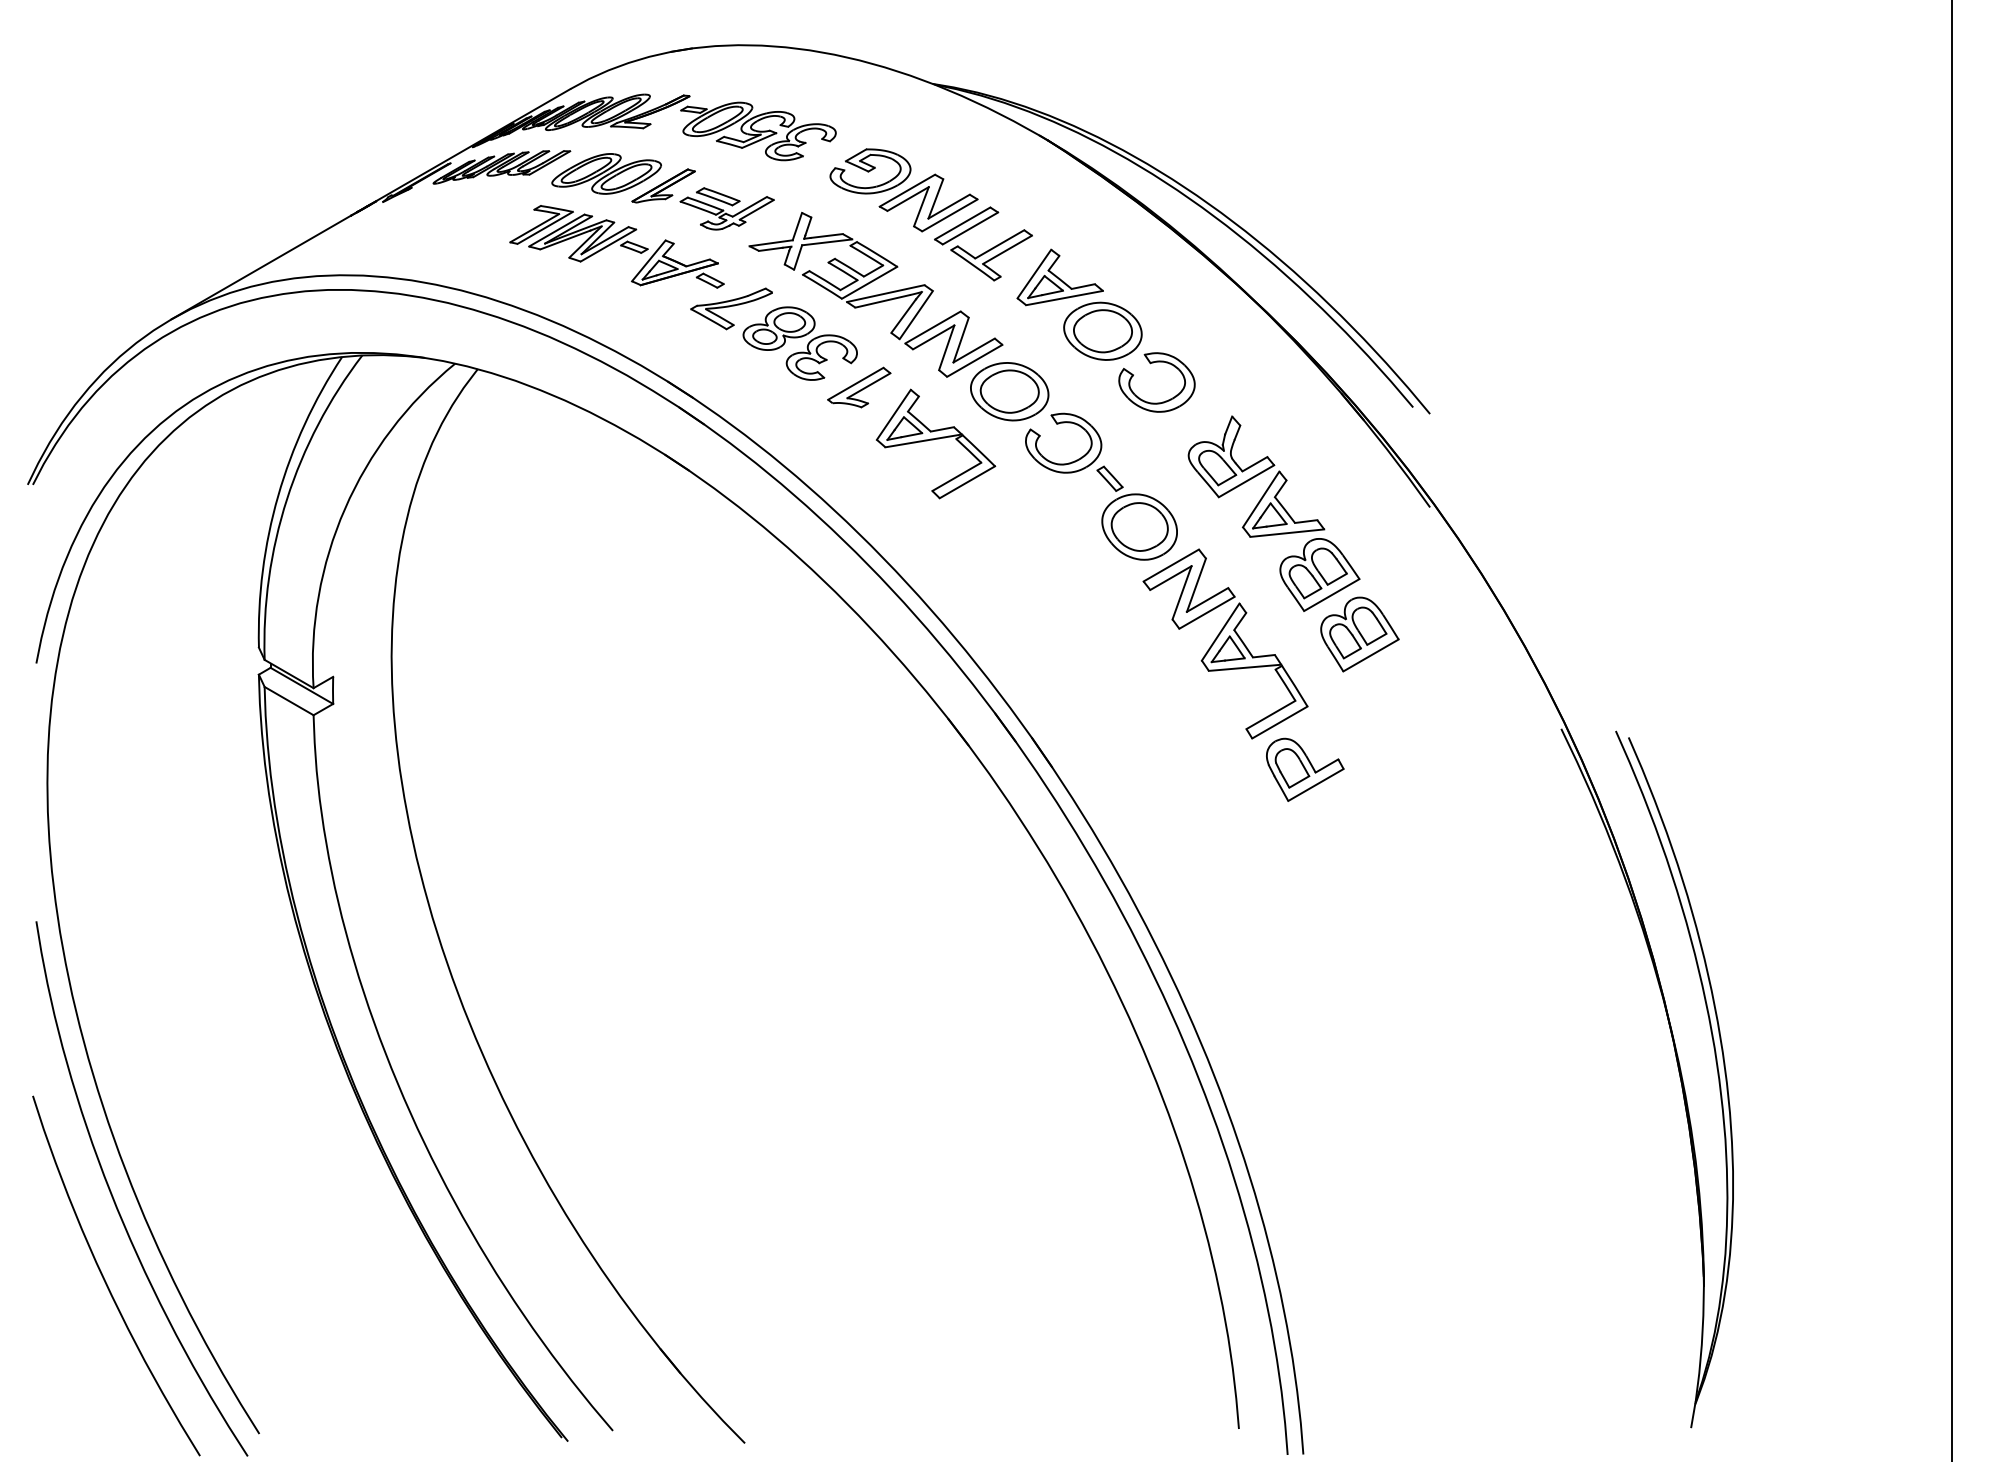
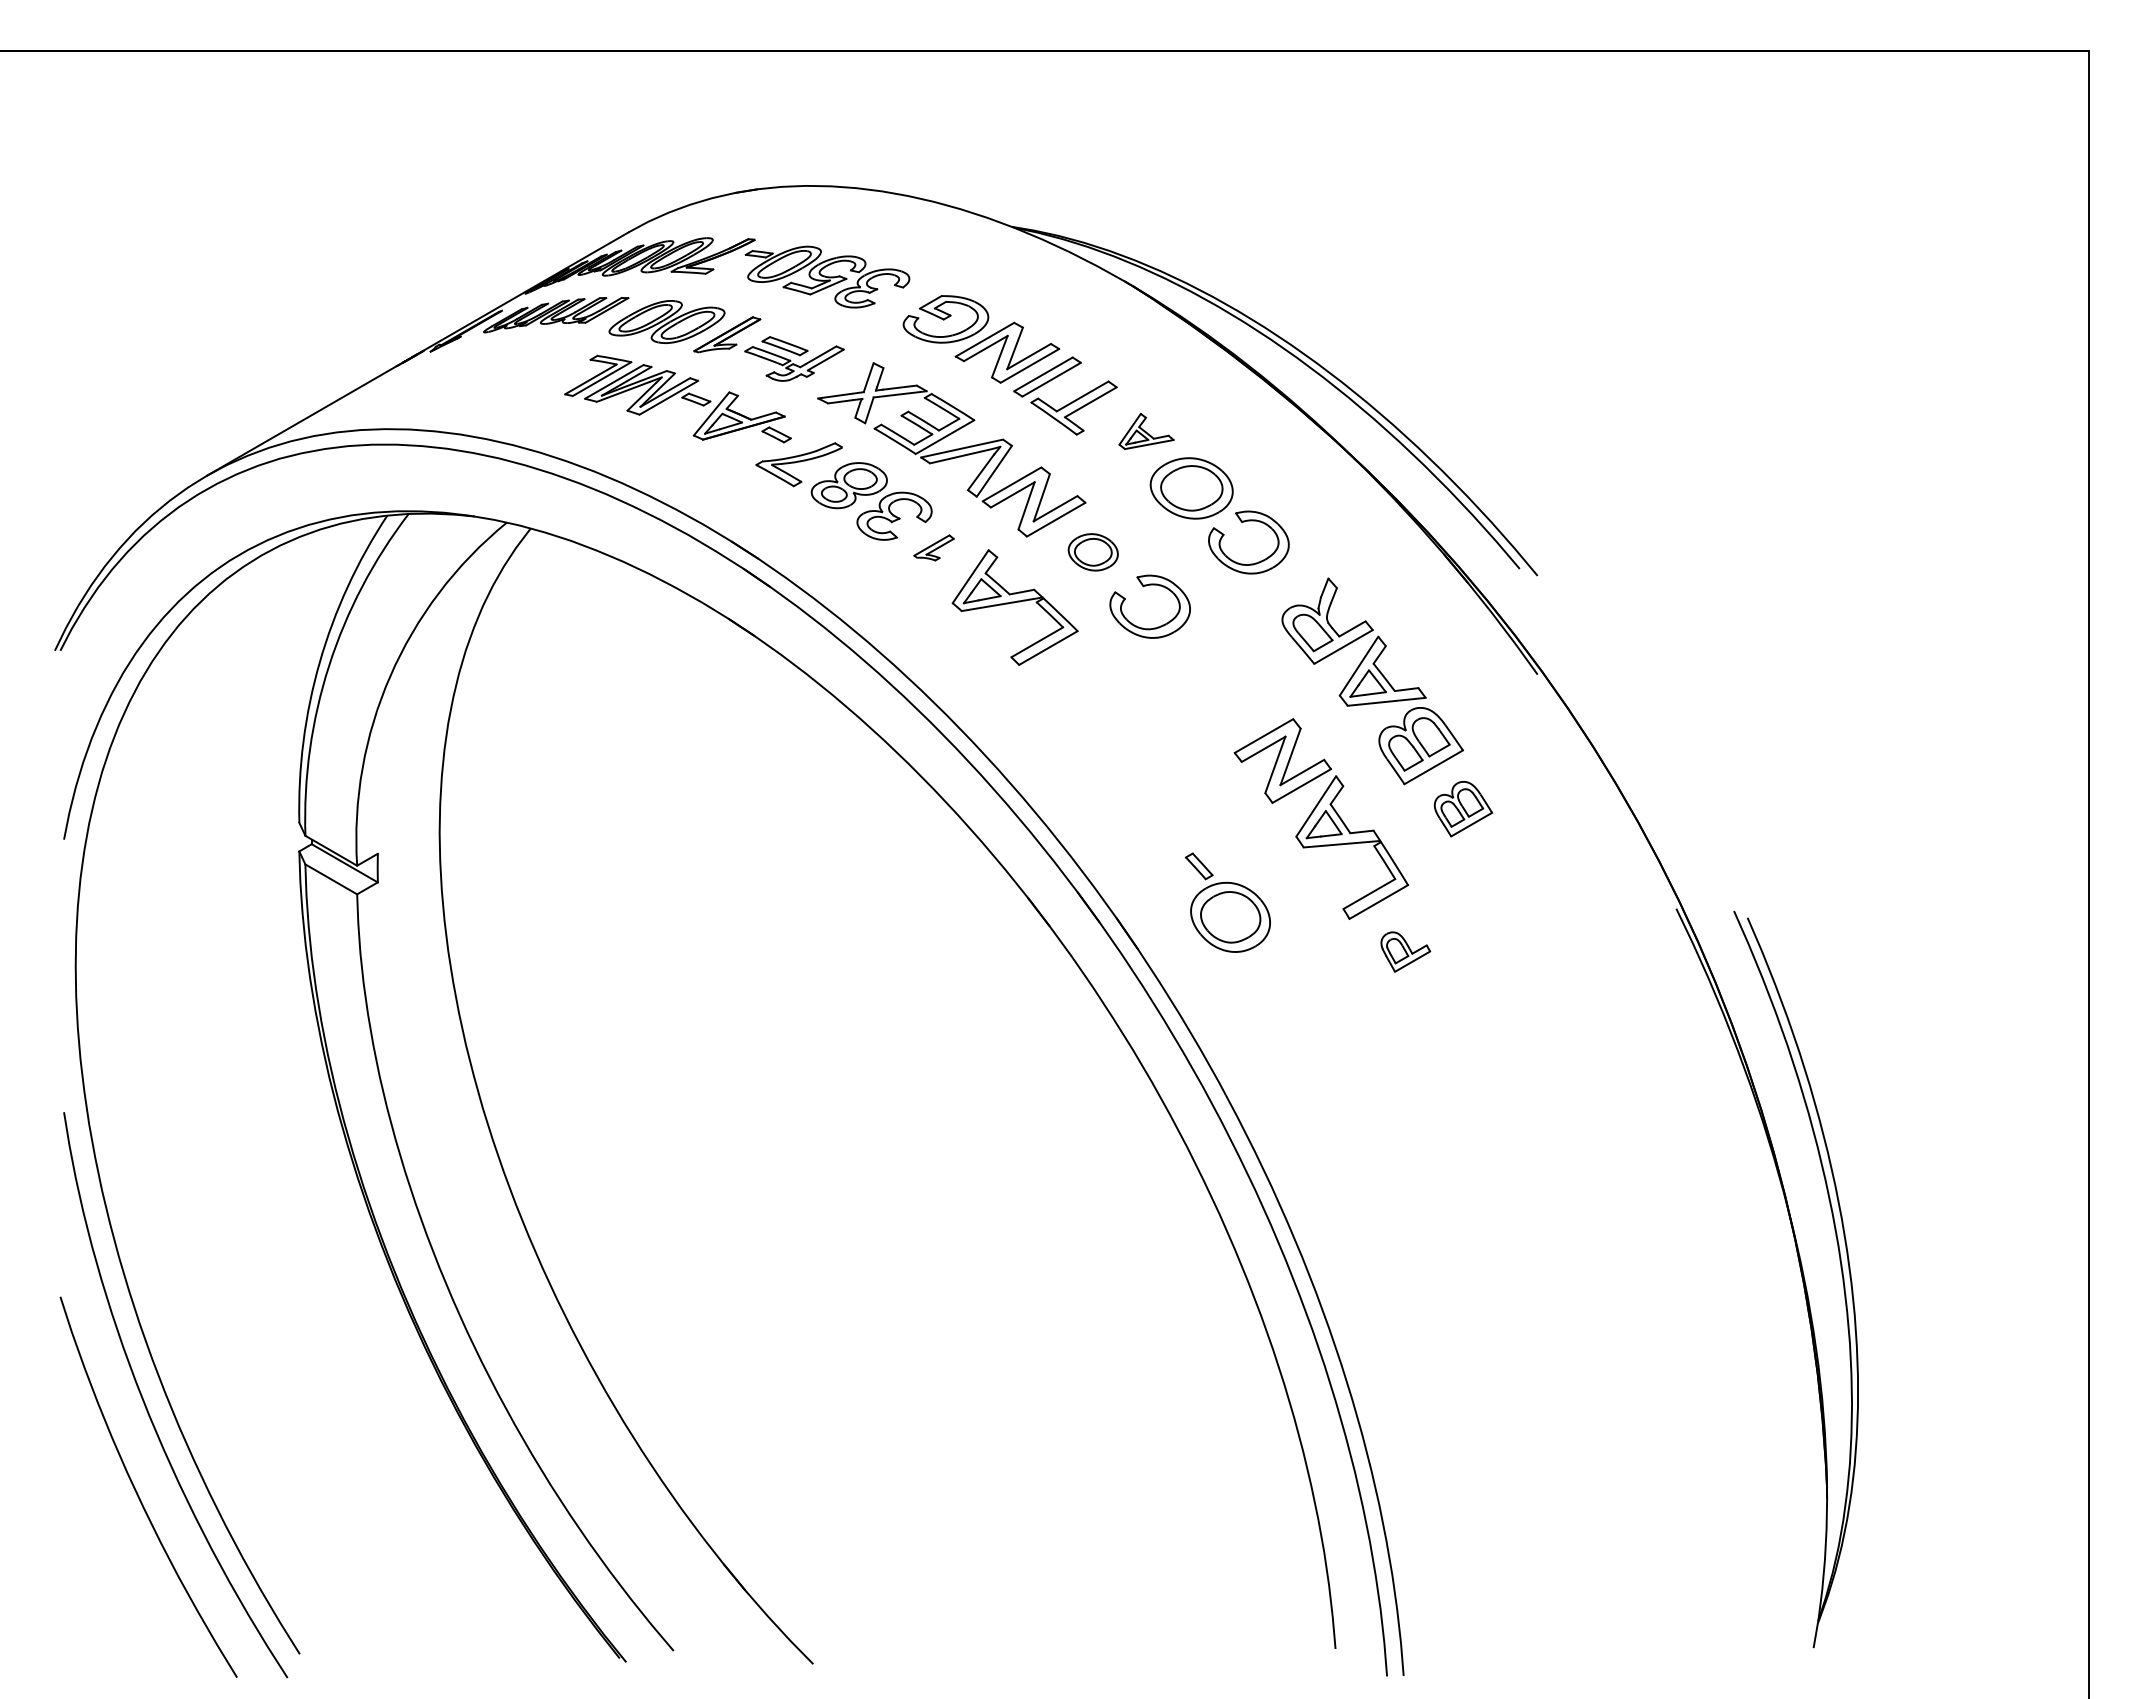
part: (1060, 277) -> (1146, 431), size x0.6
part: (858, 387) -> (933, 547), size x0.6
part: (1010, 391) -> (1093, 552), size x0.6
part: (1136, 512) -> (1227, 902), moved
part: (1359, 634) -> (1463, 809), size x0.7
part: (1305, 769) -> (1405, 951), size x0.6

